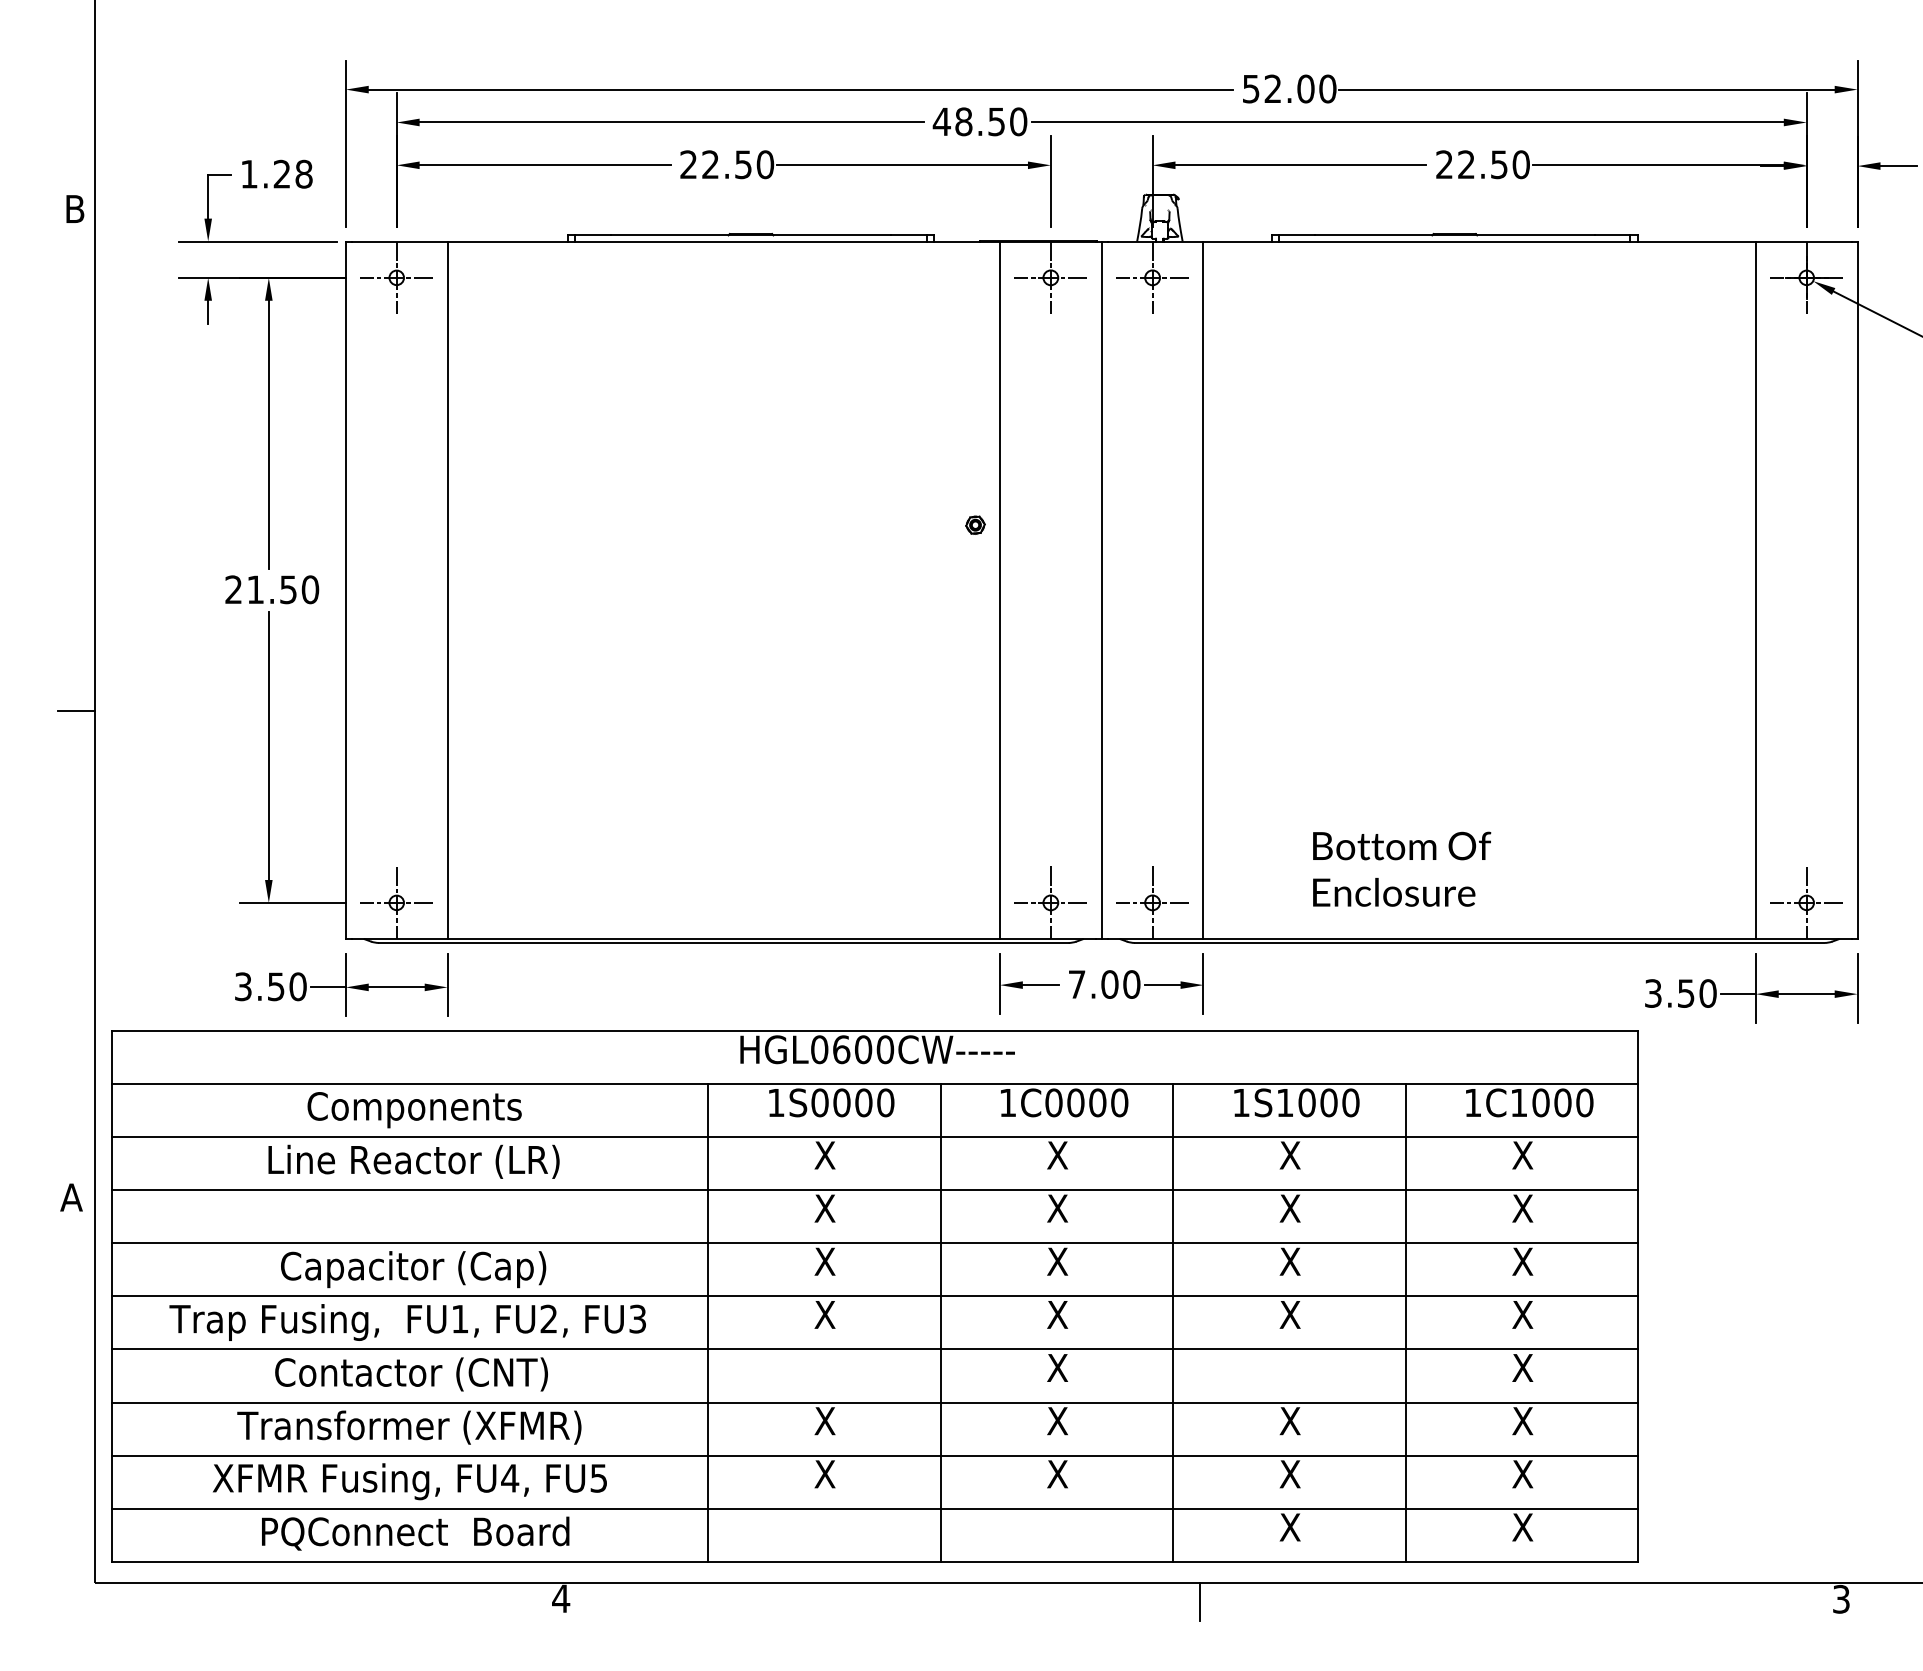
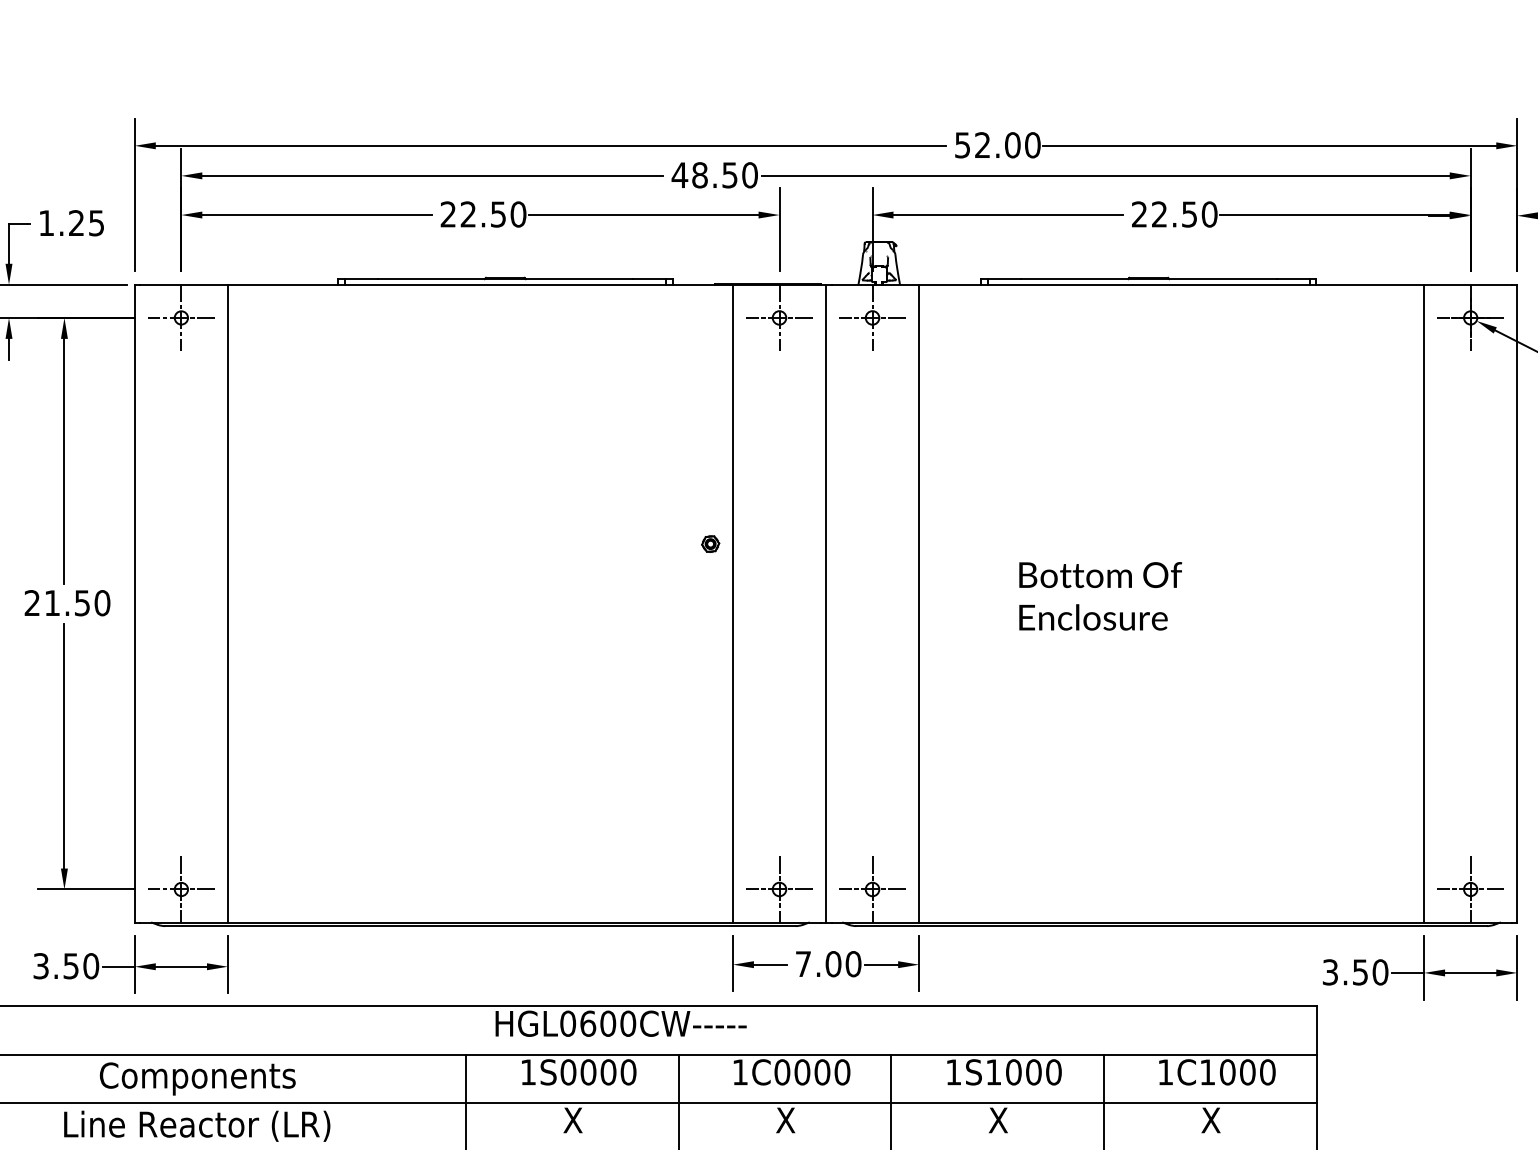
text: (303, 173) -> (96, 222), 1.28 -> 1.25
text: (1402, 868) -> (1101, 595), moved

